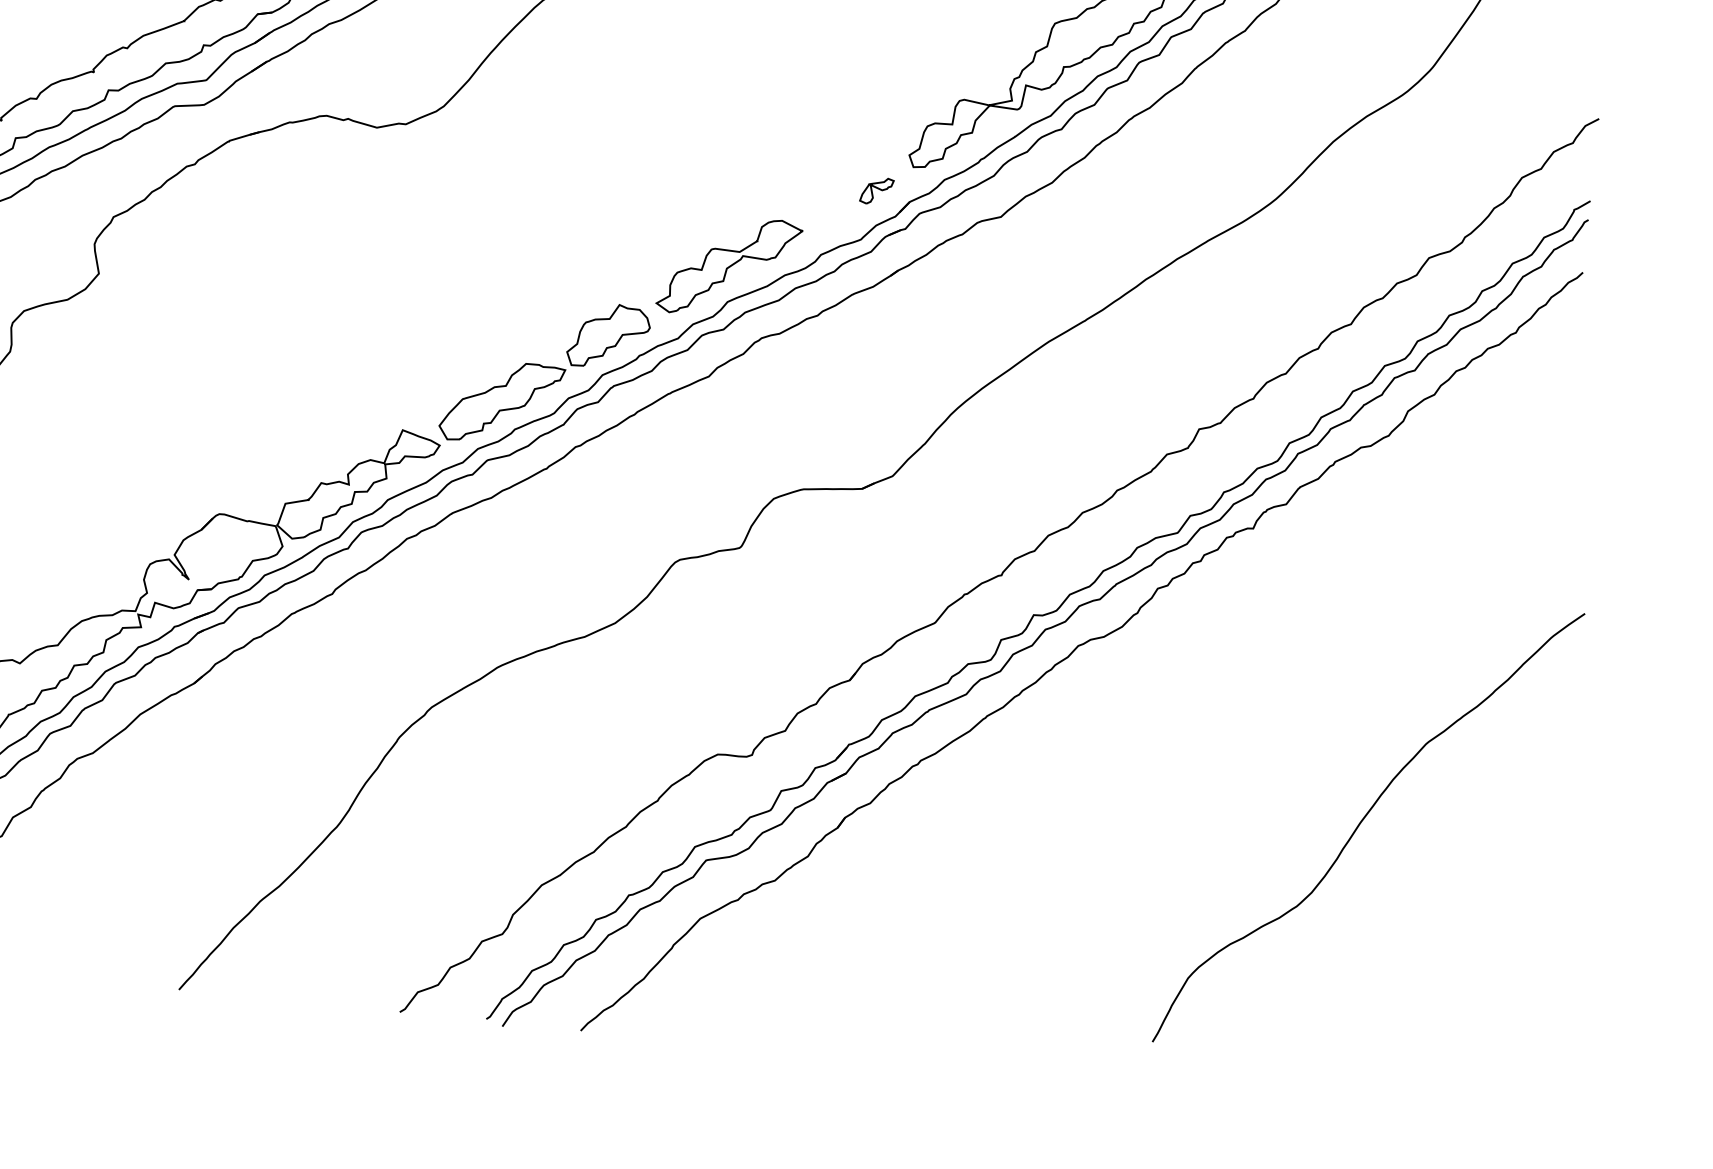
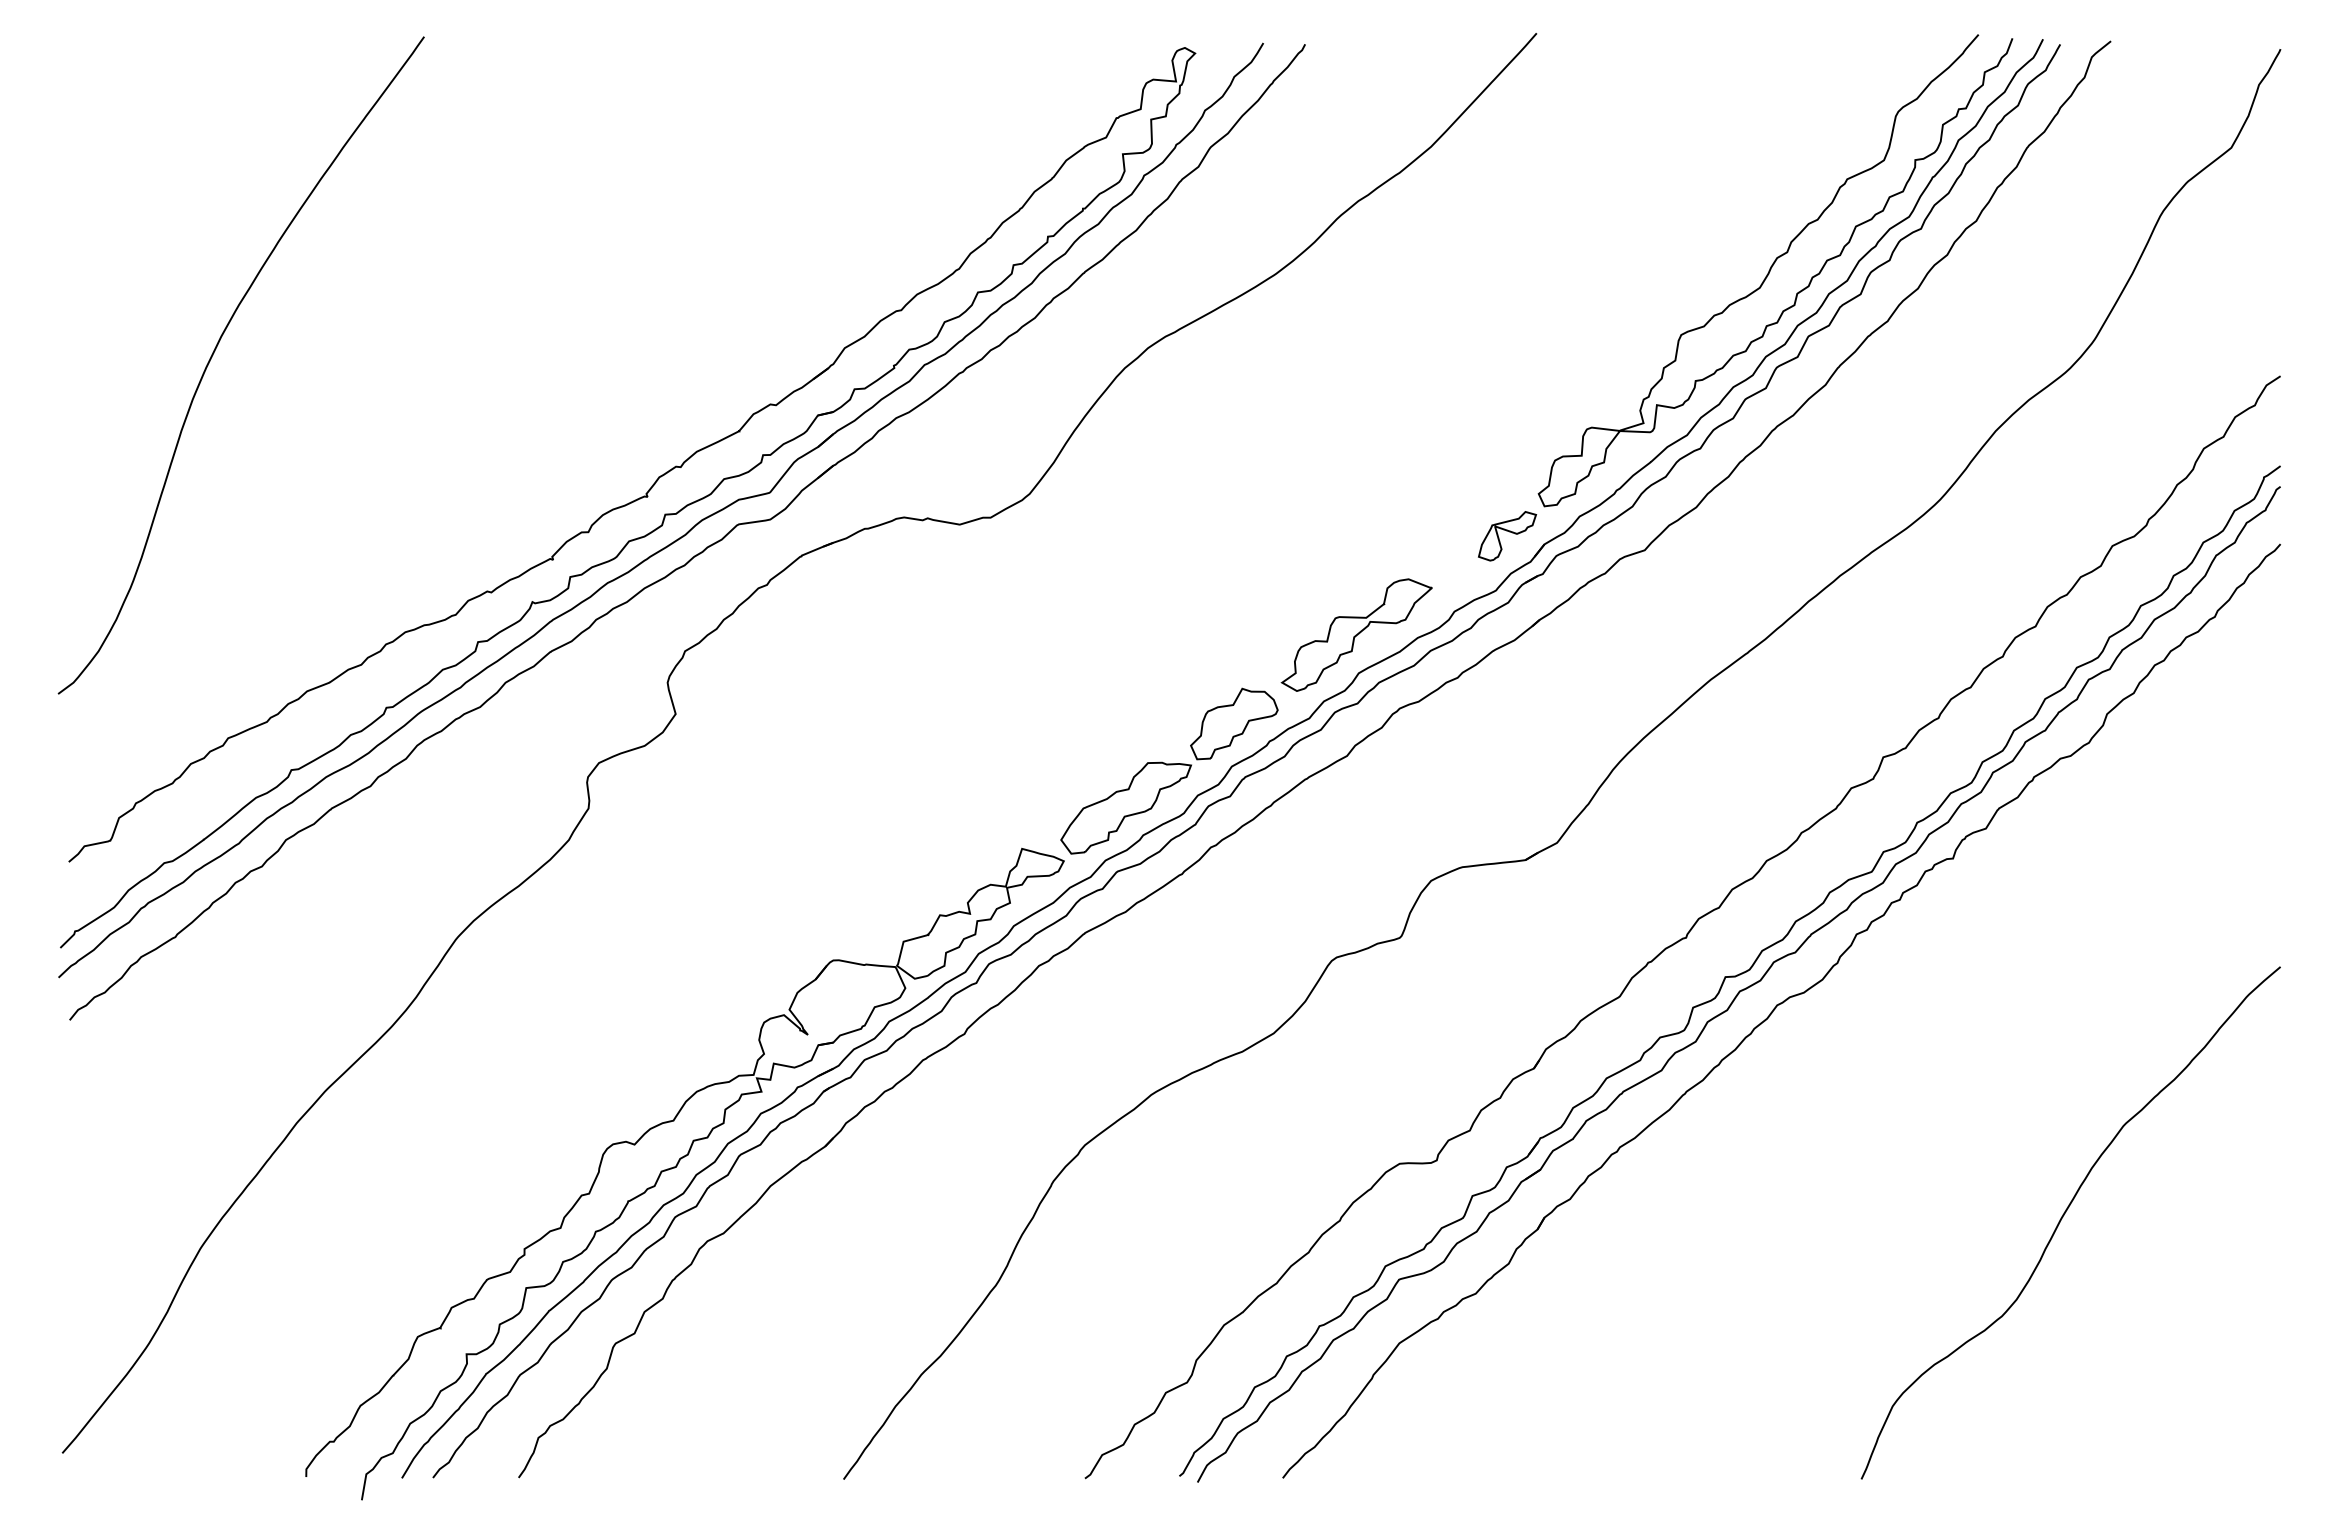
part: (876, 191) -> (1507, 536), size x1.67
curve: (1362, 822) -> (2063, 1217), moved

